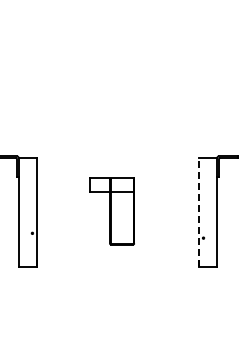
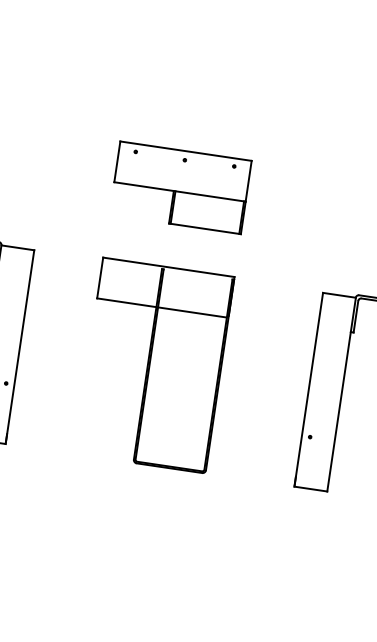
part: (111, 111) -> (179, 186), added
part: (111, 211) -> (152, 365), size x1.67
line: (198, 211) -> (308, 388), dashed -> solid

